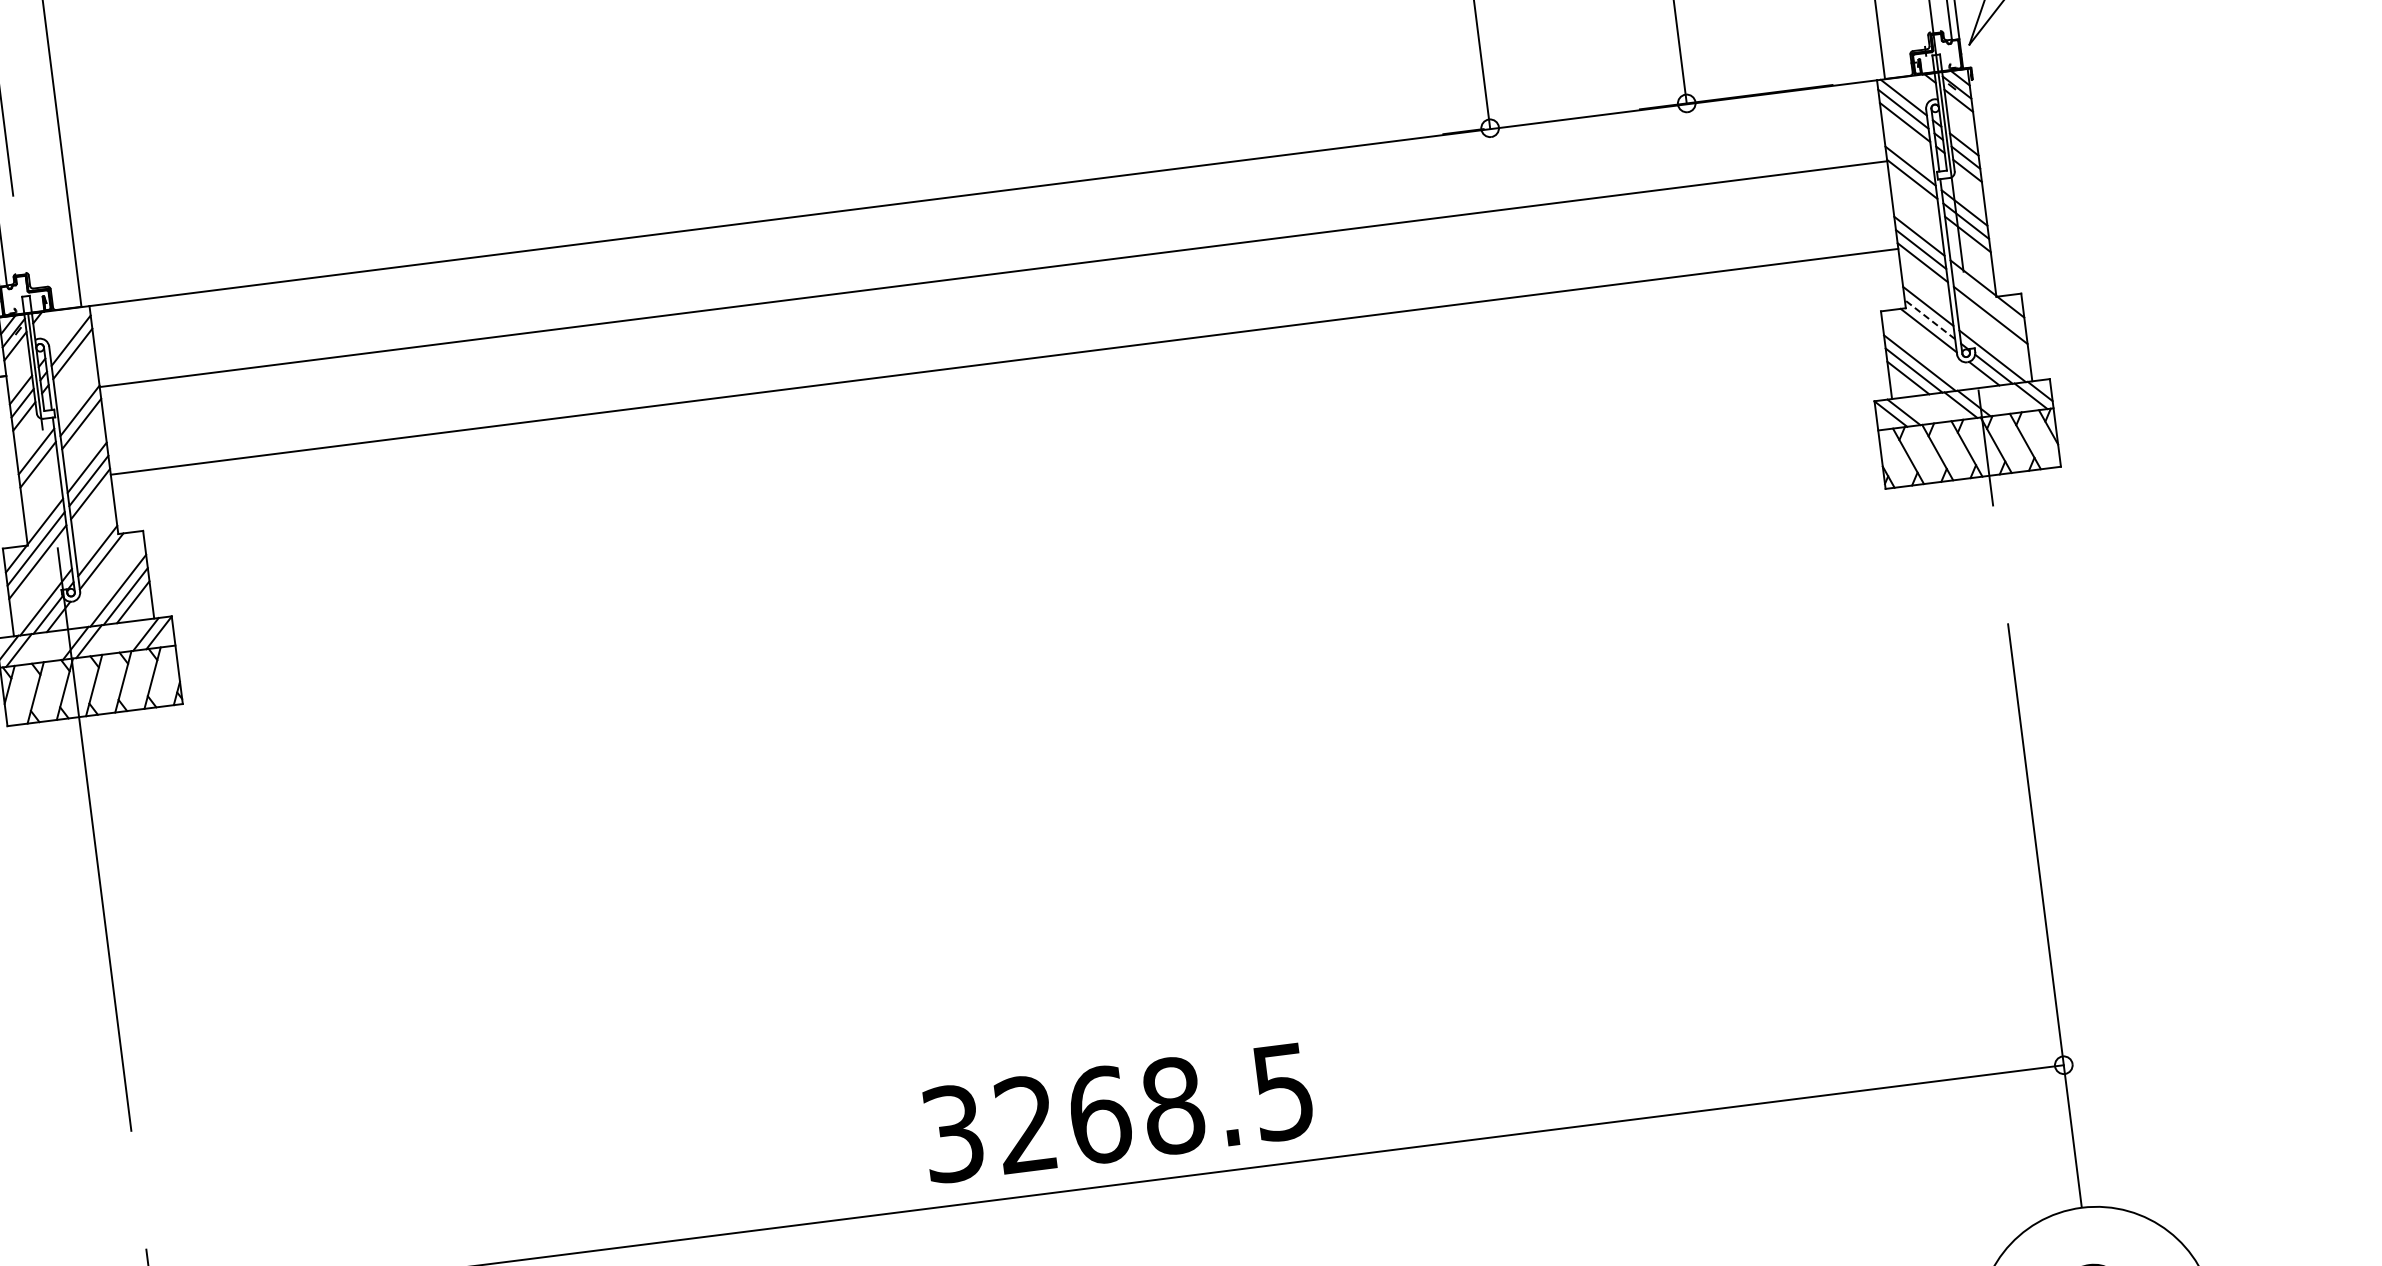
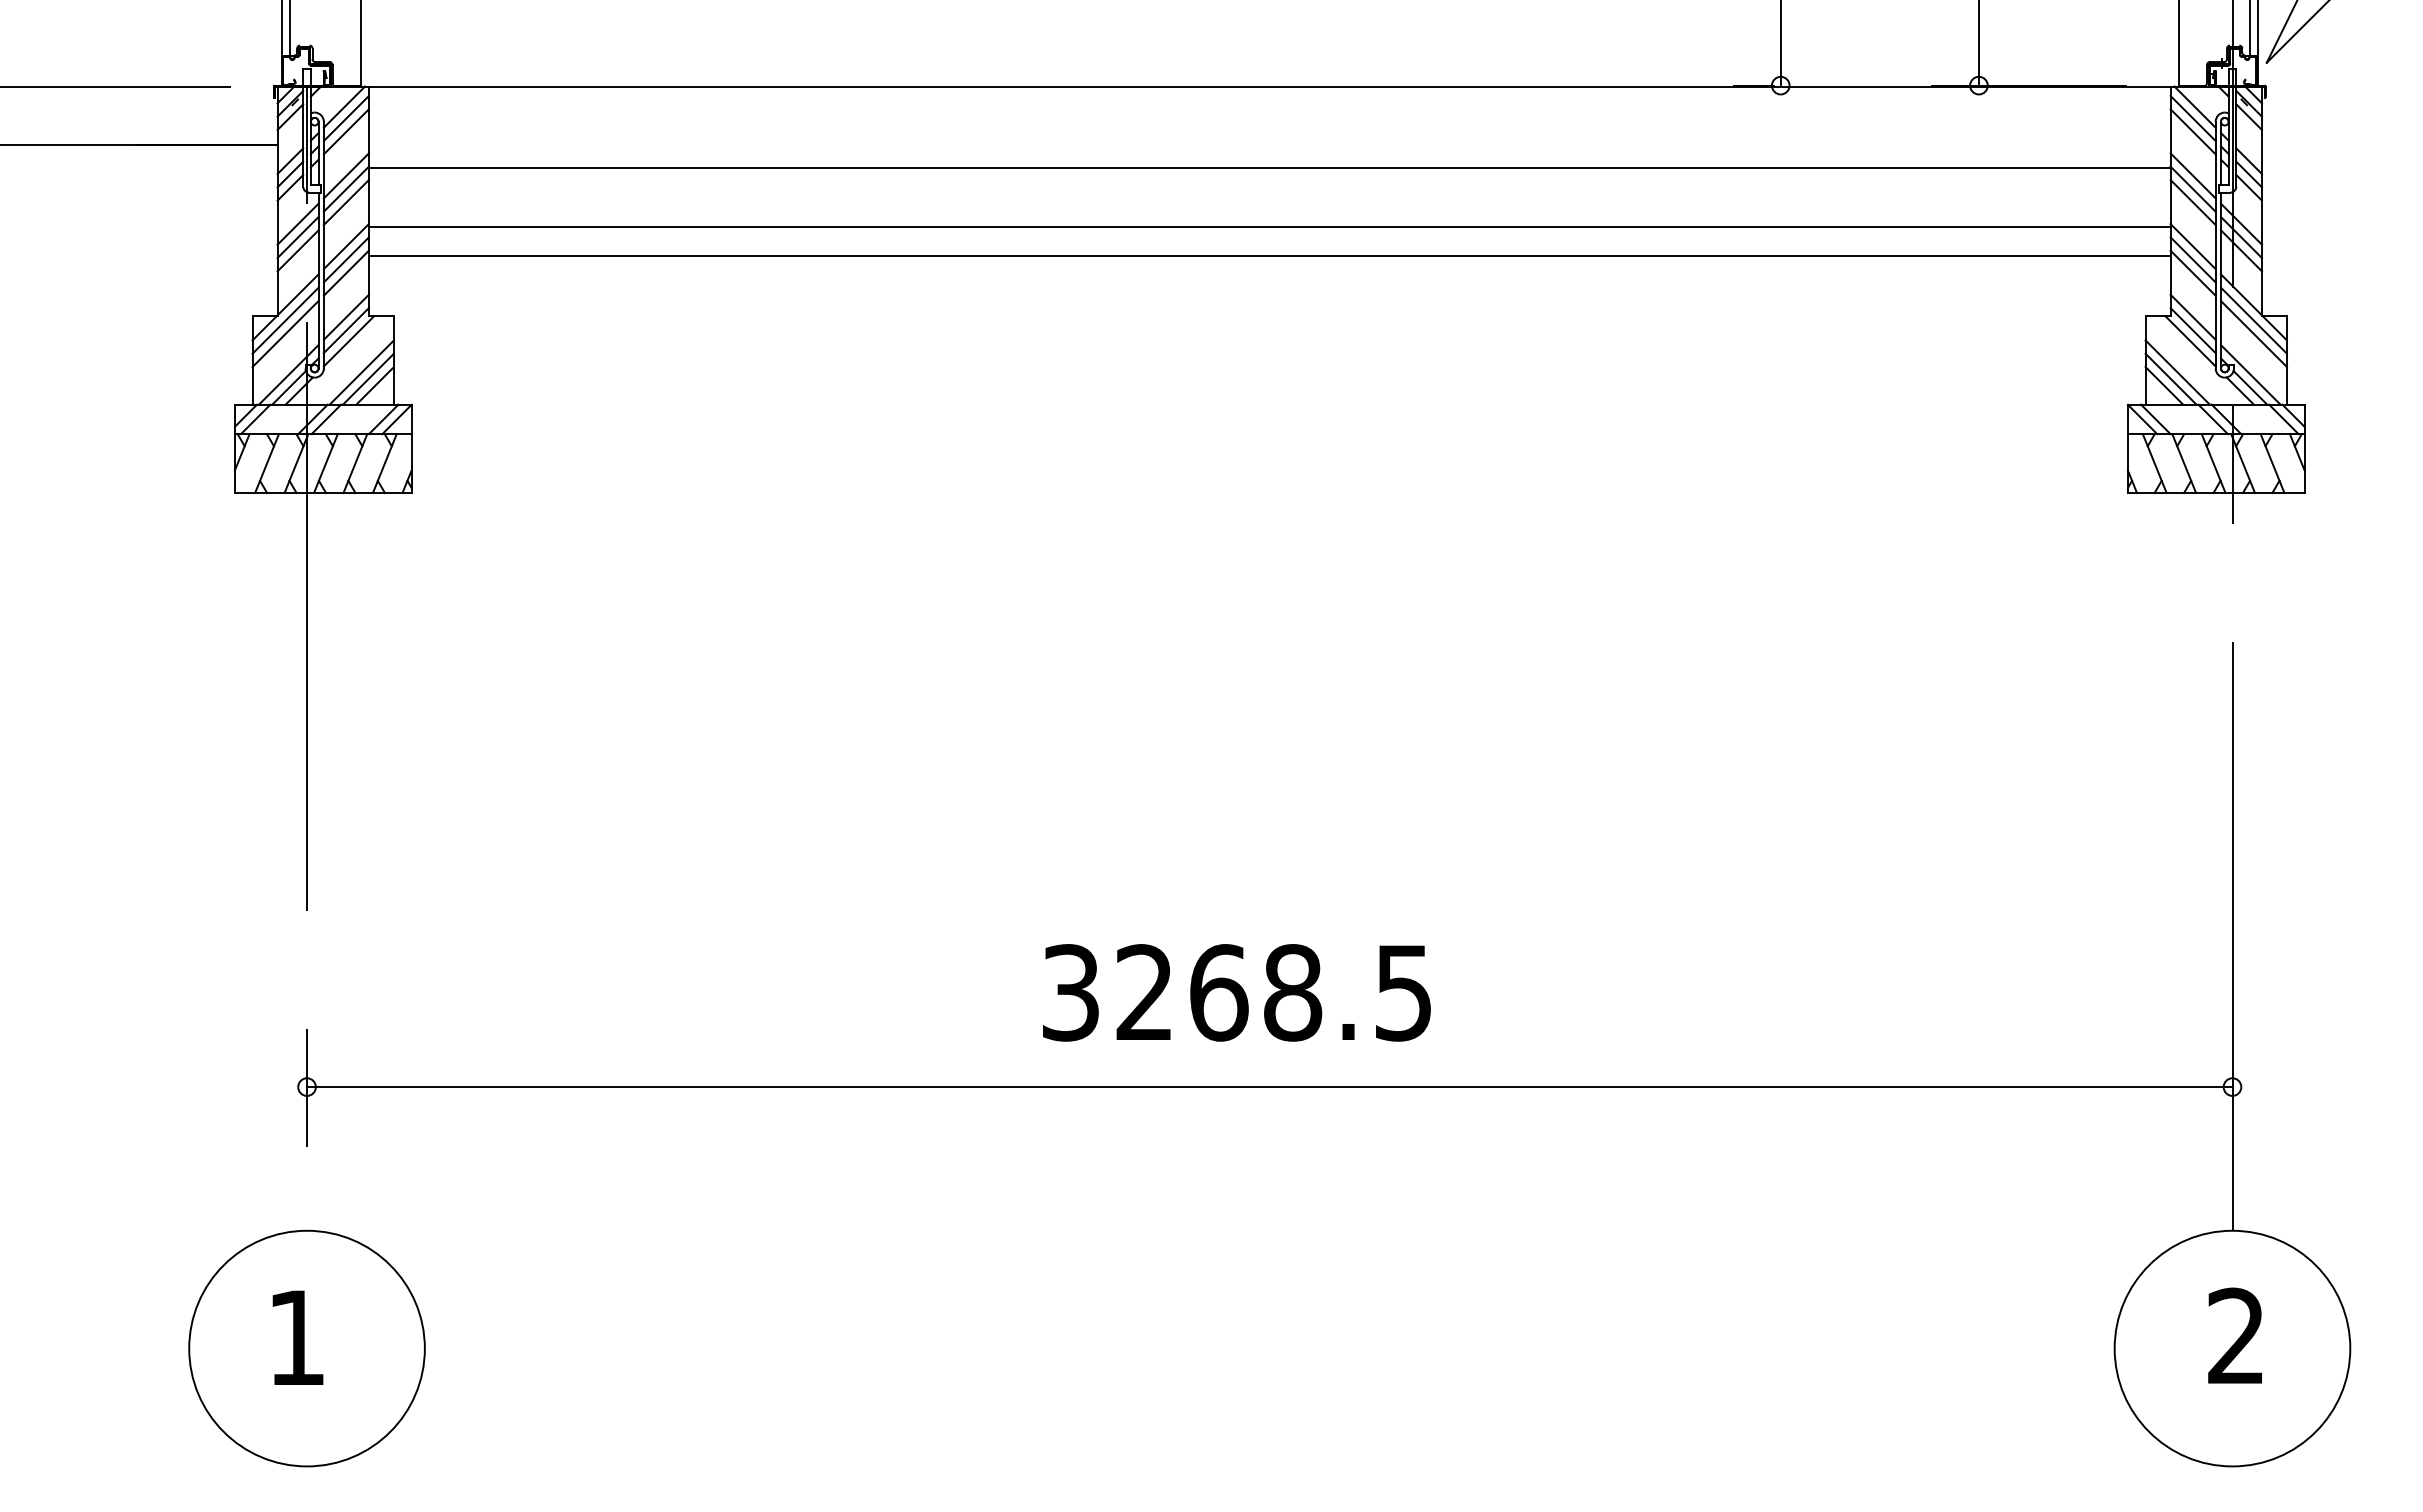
line: (1913, 192) -> (2192, 202), added
line: (1988, 302) -> (2253, 320), added
line: (1930, 319) -> (2193, 330), dashed -> solid
line: (67, 328) -> (344, 106), added
line: (1000, 333) -> (1269, 227), added
line: (77, 397) -> (345, 175), added
line: (39, 477) -> (297, 250), added
line: (95, 537) -> (345, 316), added
text: (1117, 1112) -> (1236, 992), moved

